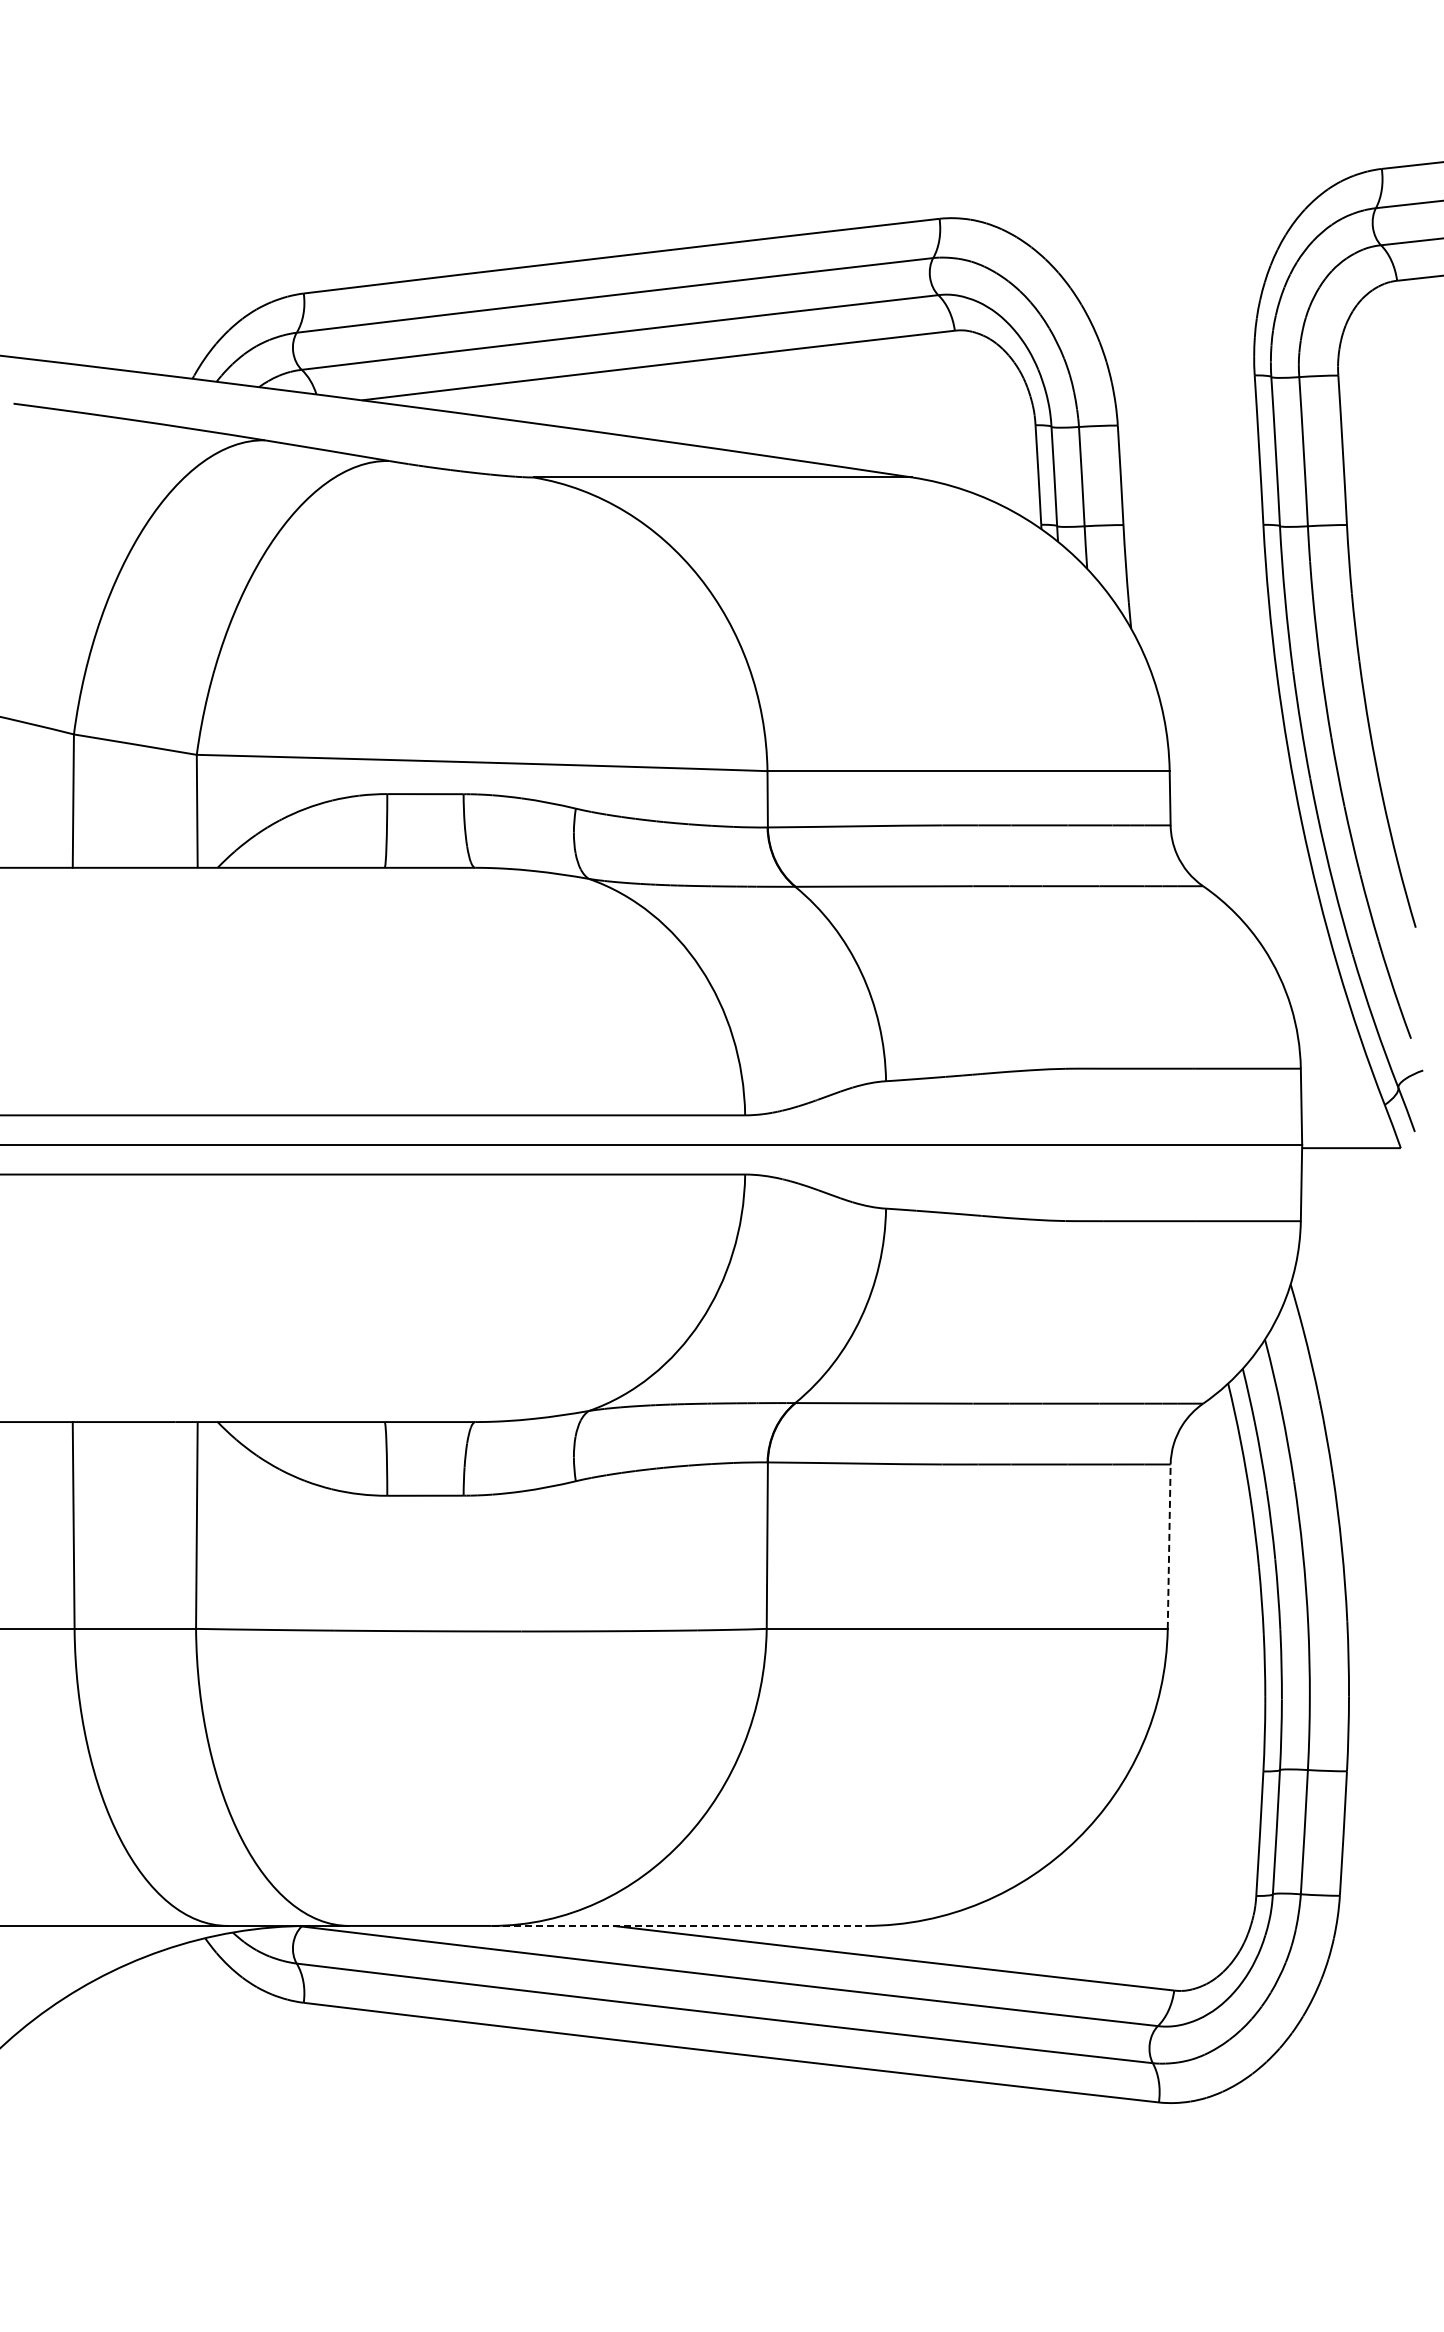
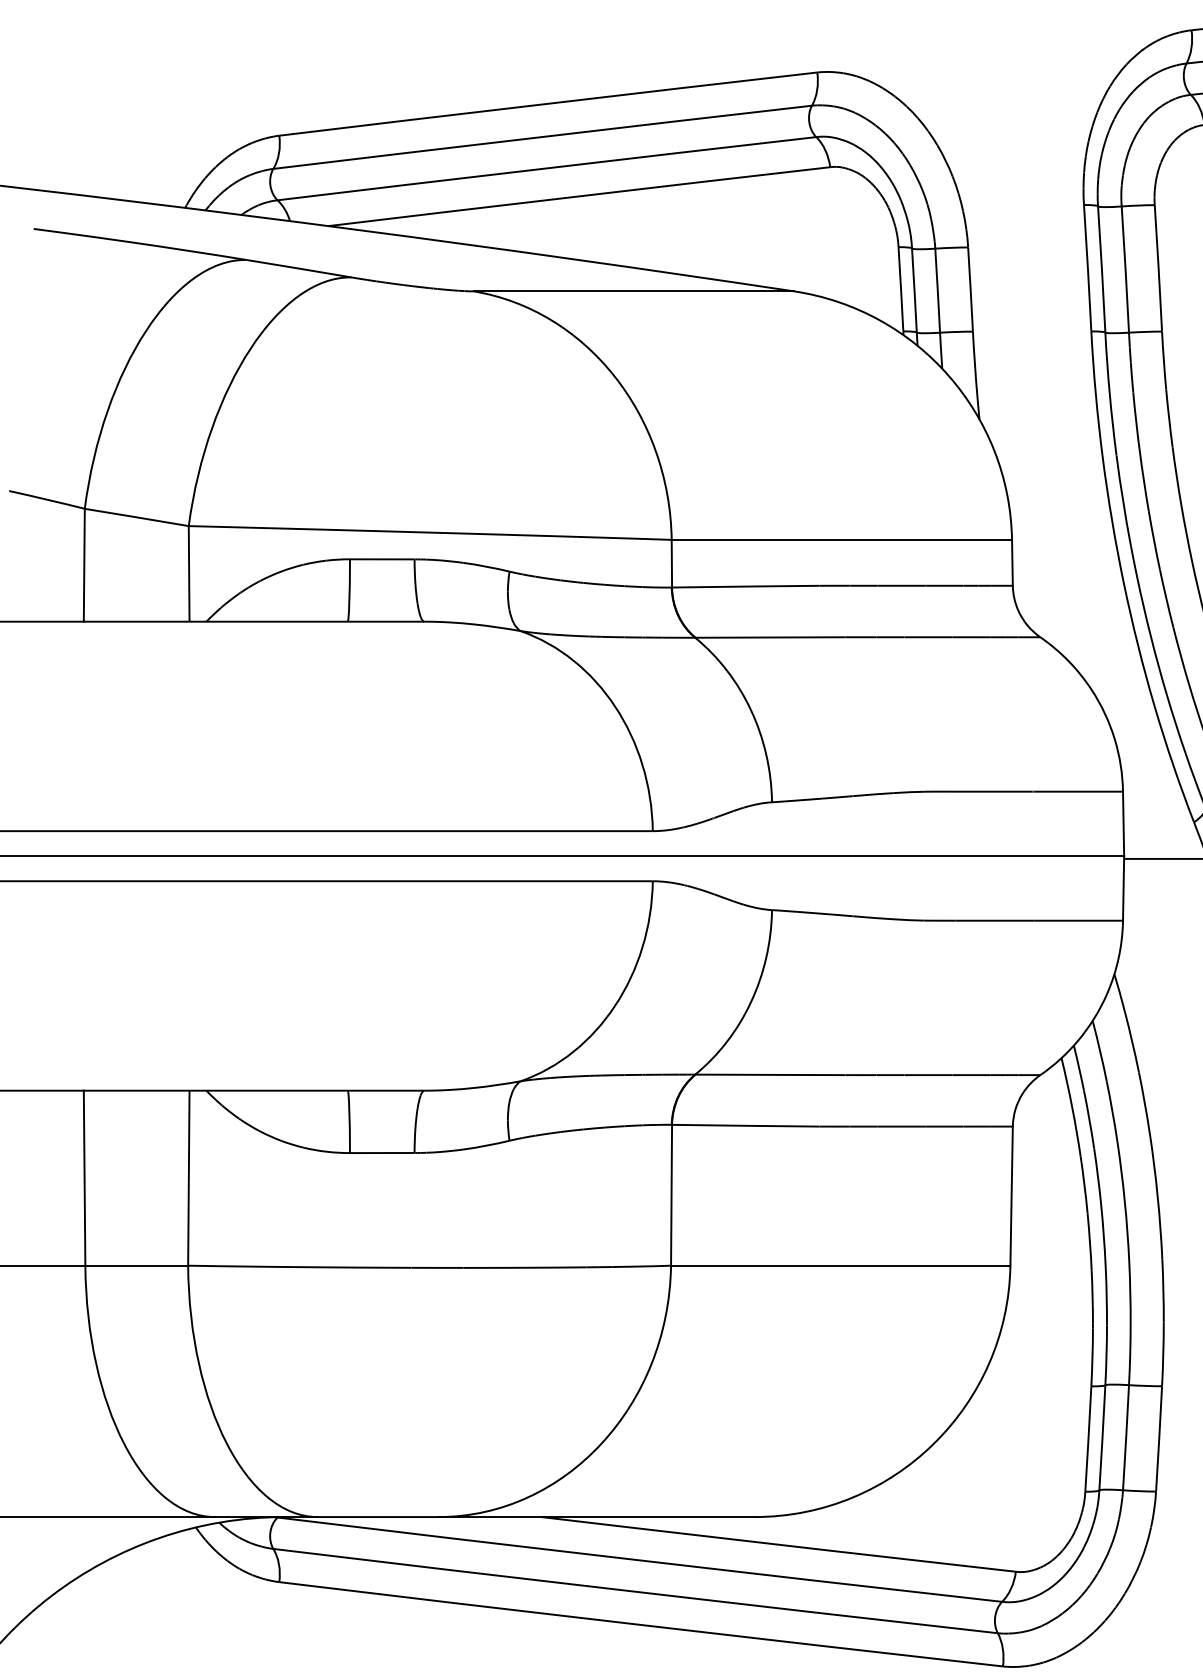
line: (1169, 1546) -> (1011, 1195), dashed -> solid
line: (678, 1925) -> (596, 1516), dashed -> solid

